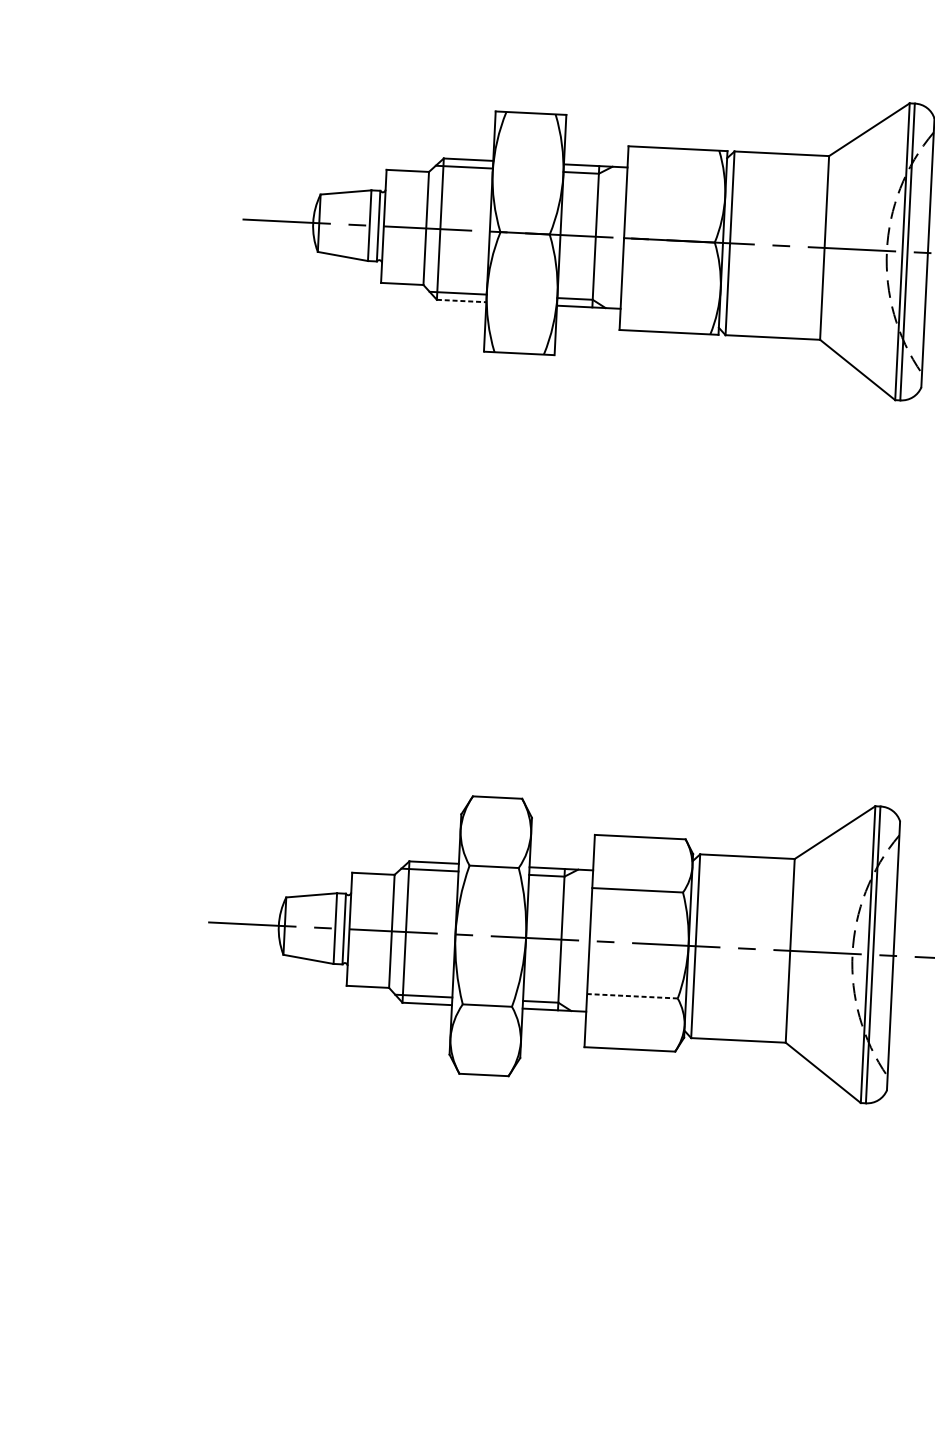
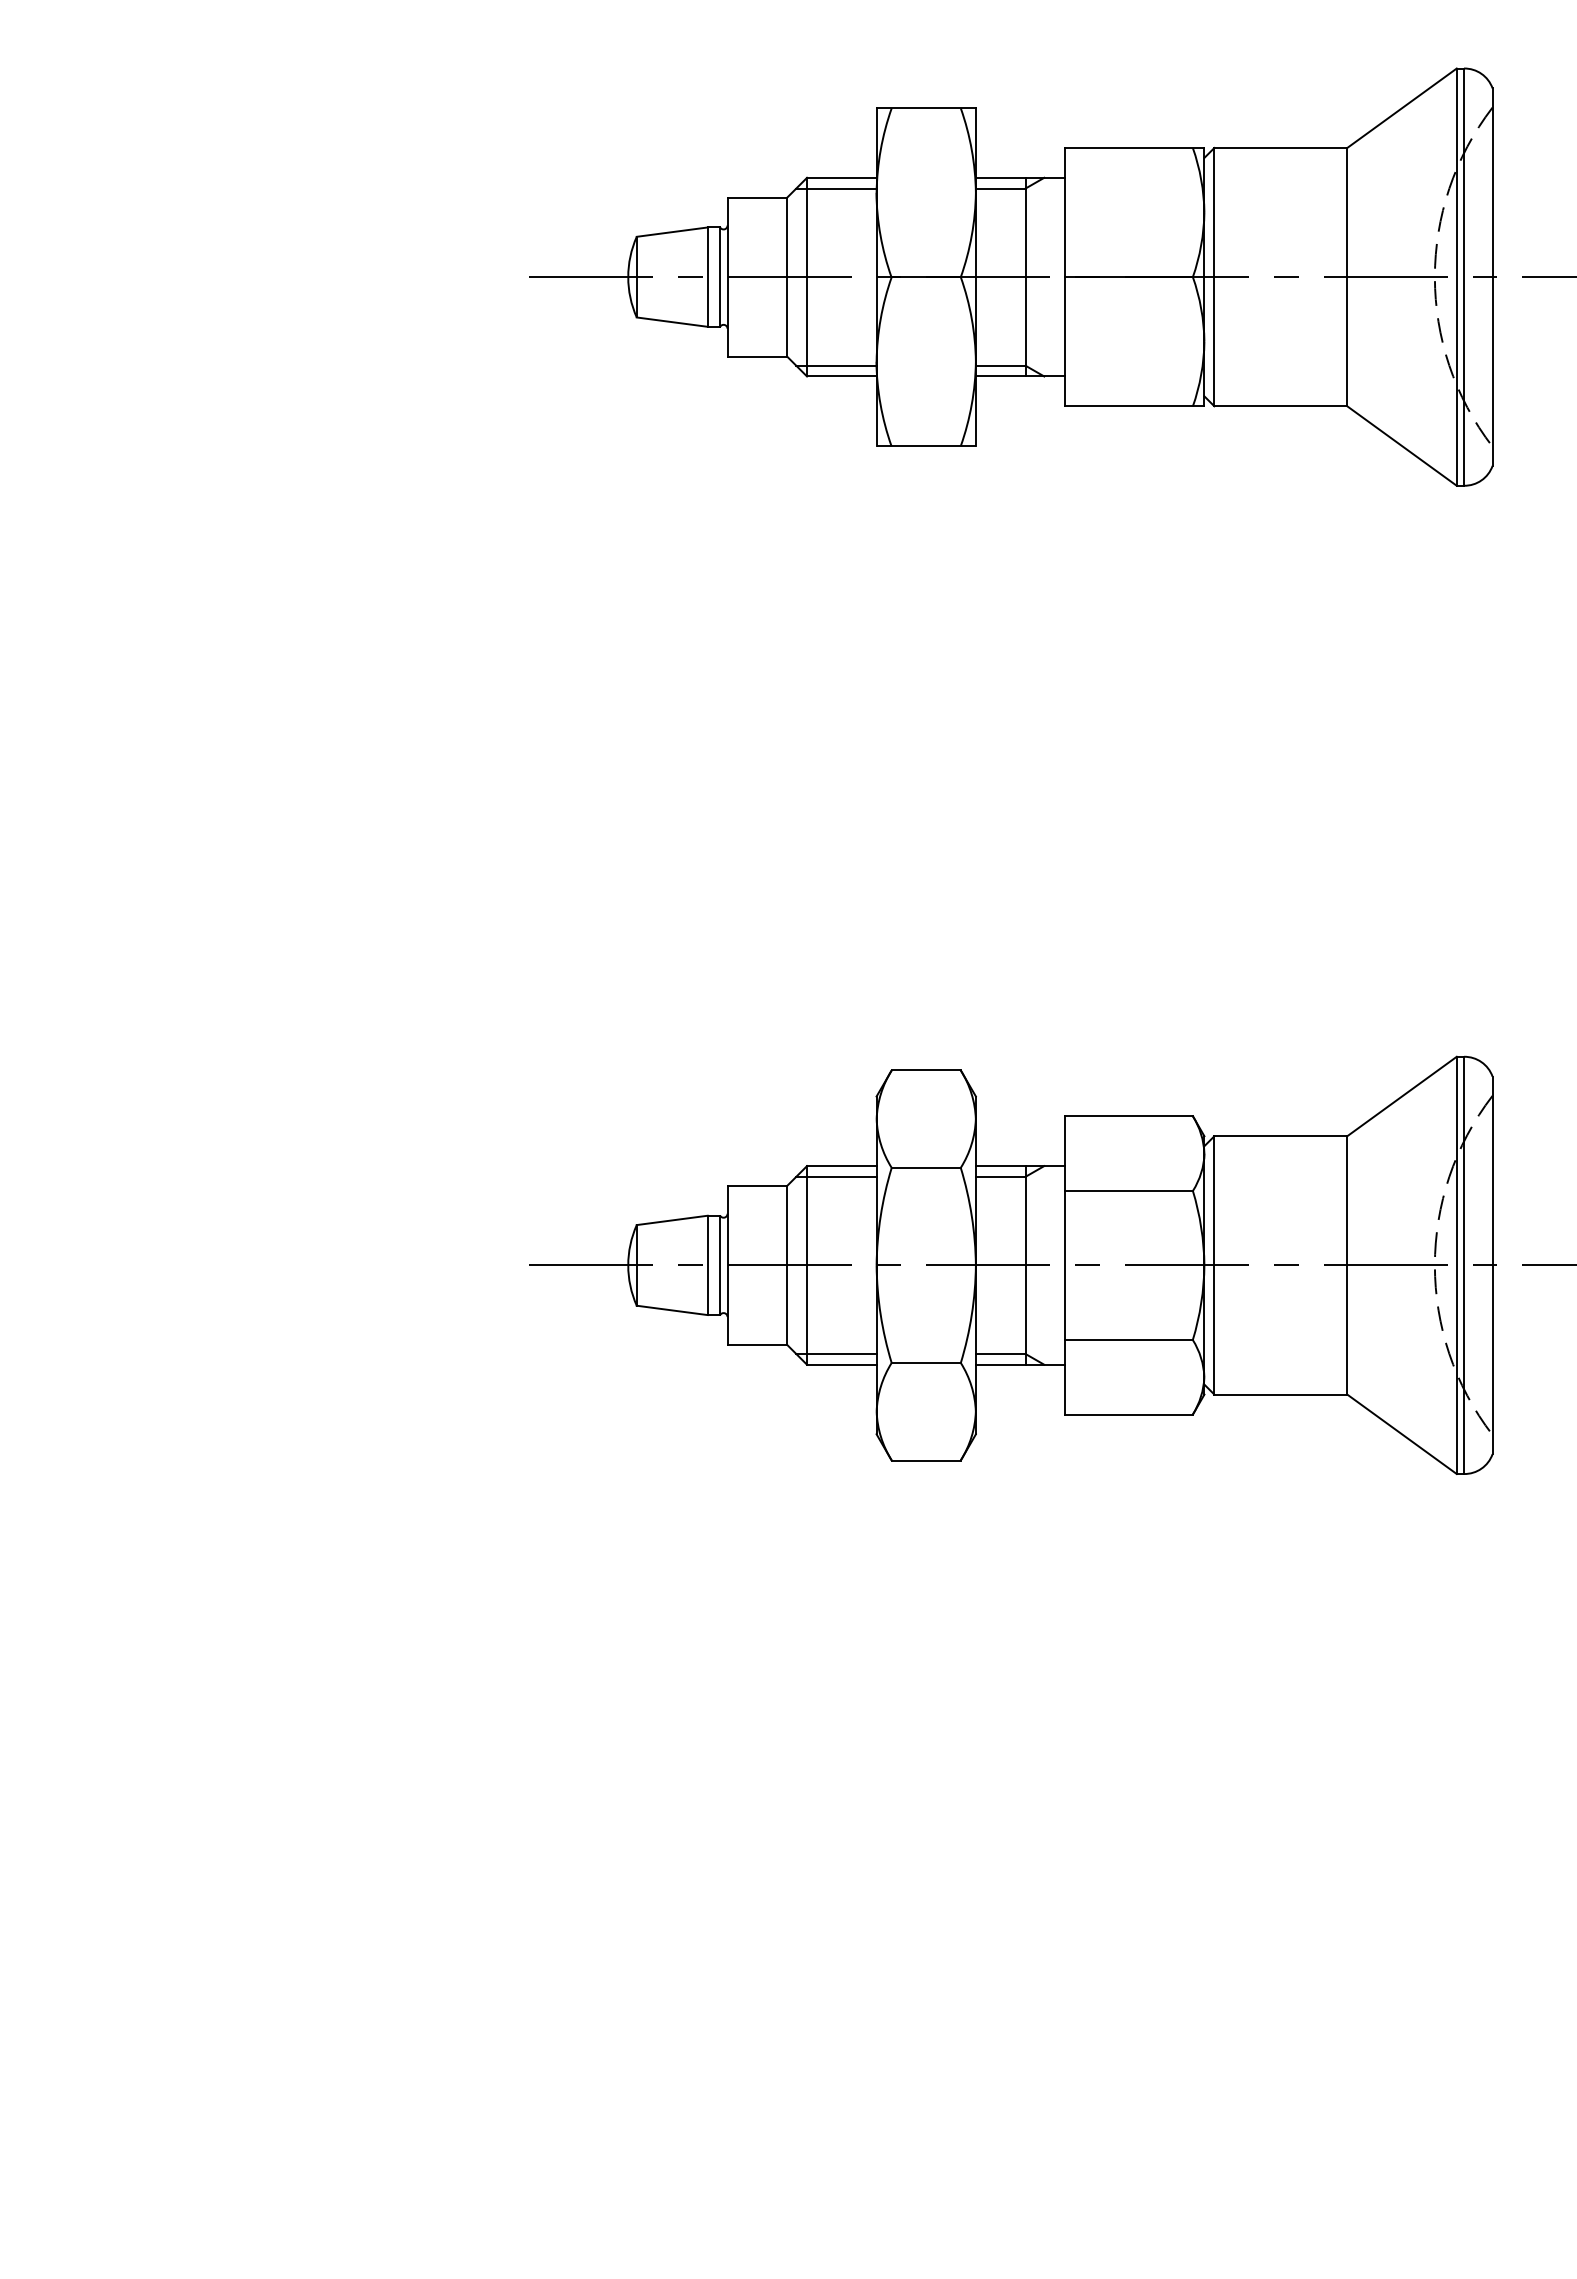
line: (461, 301) -> (841, 376), dashed -> solid
line: (632, 995) -> (1129, 1339), dashed -> solid

